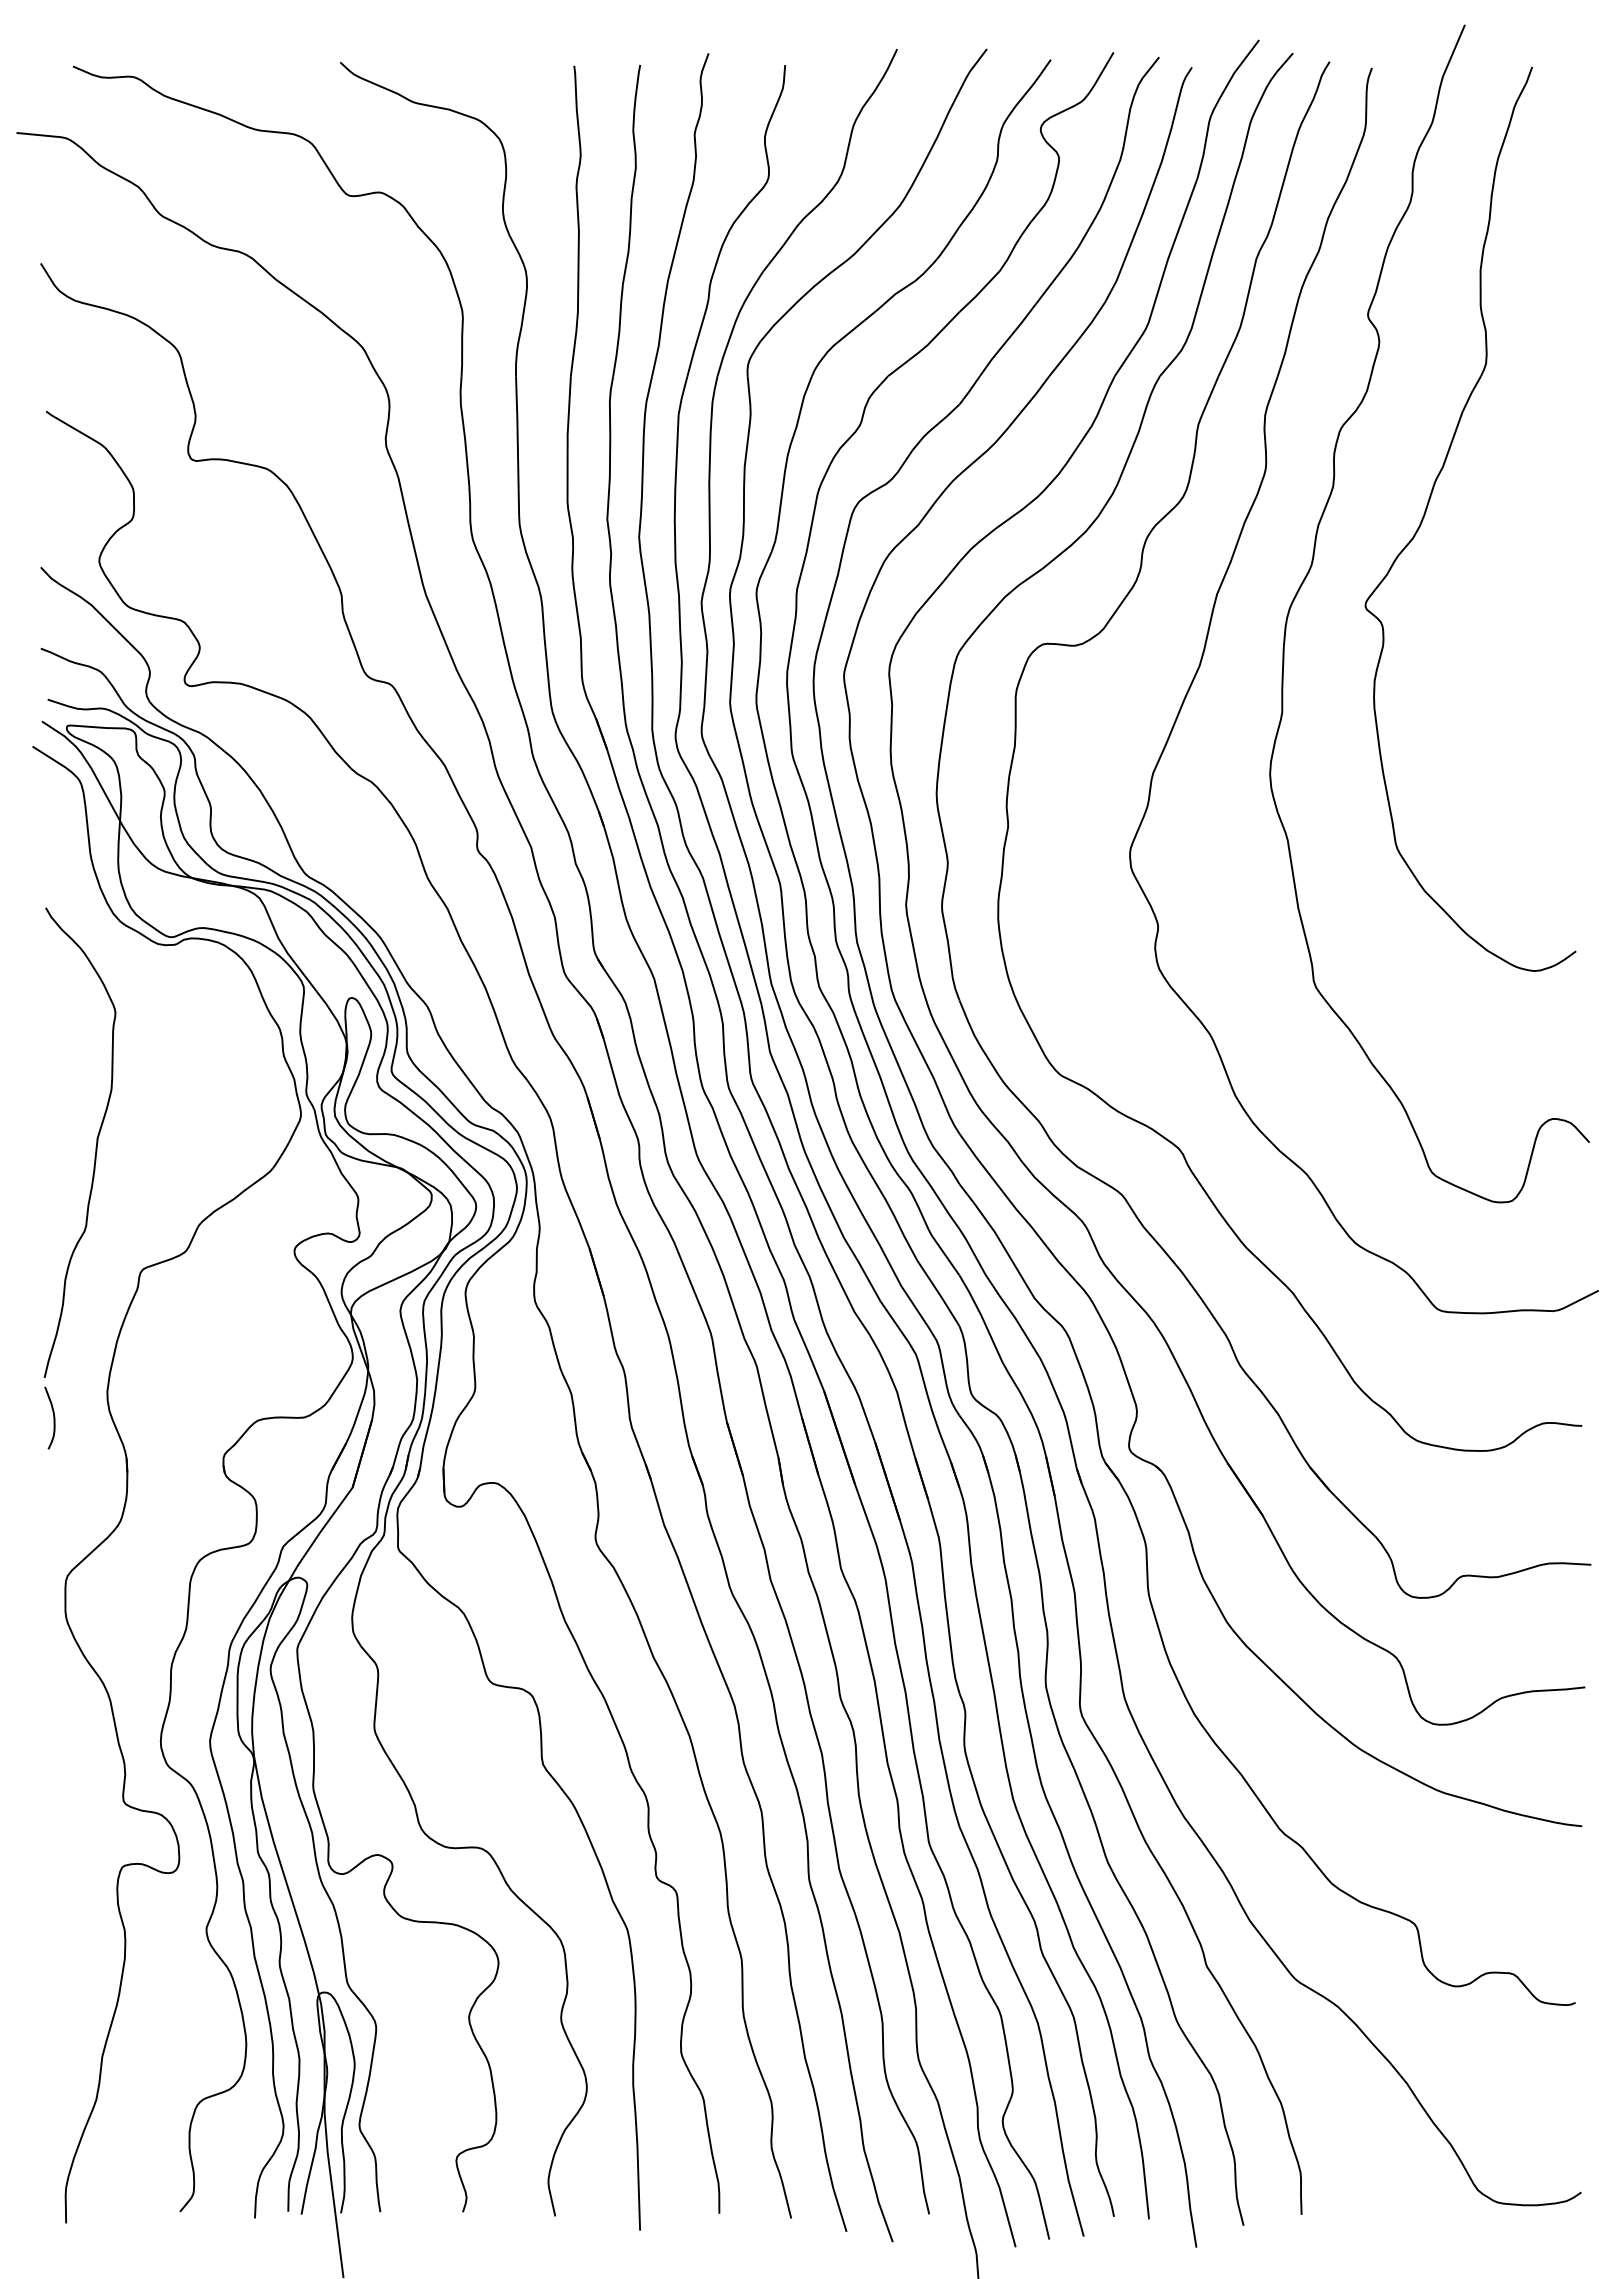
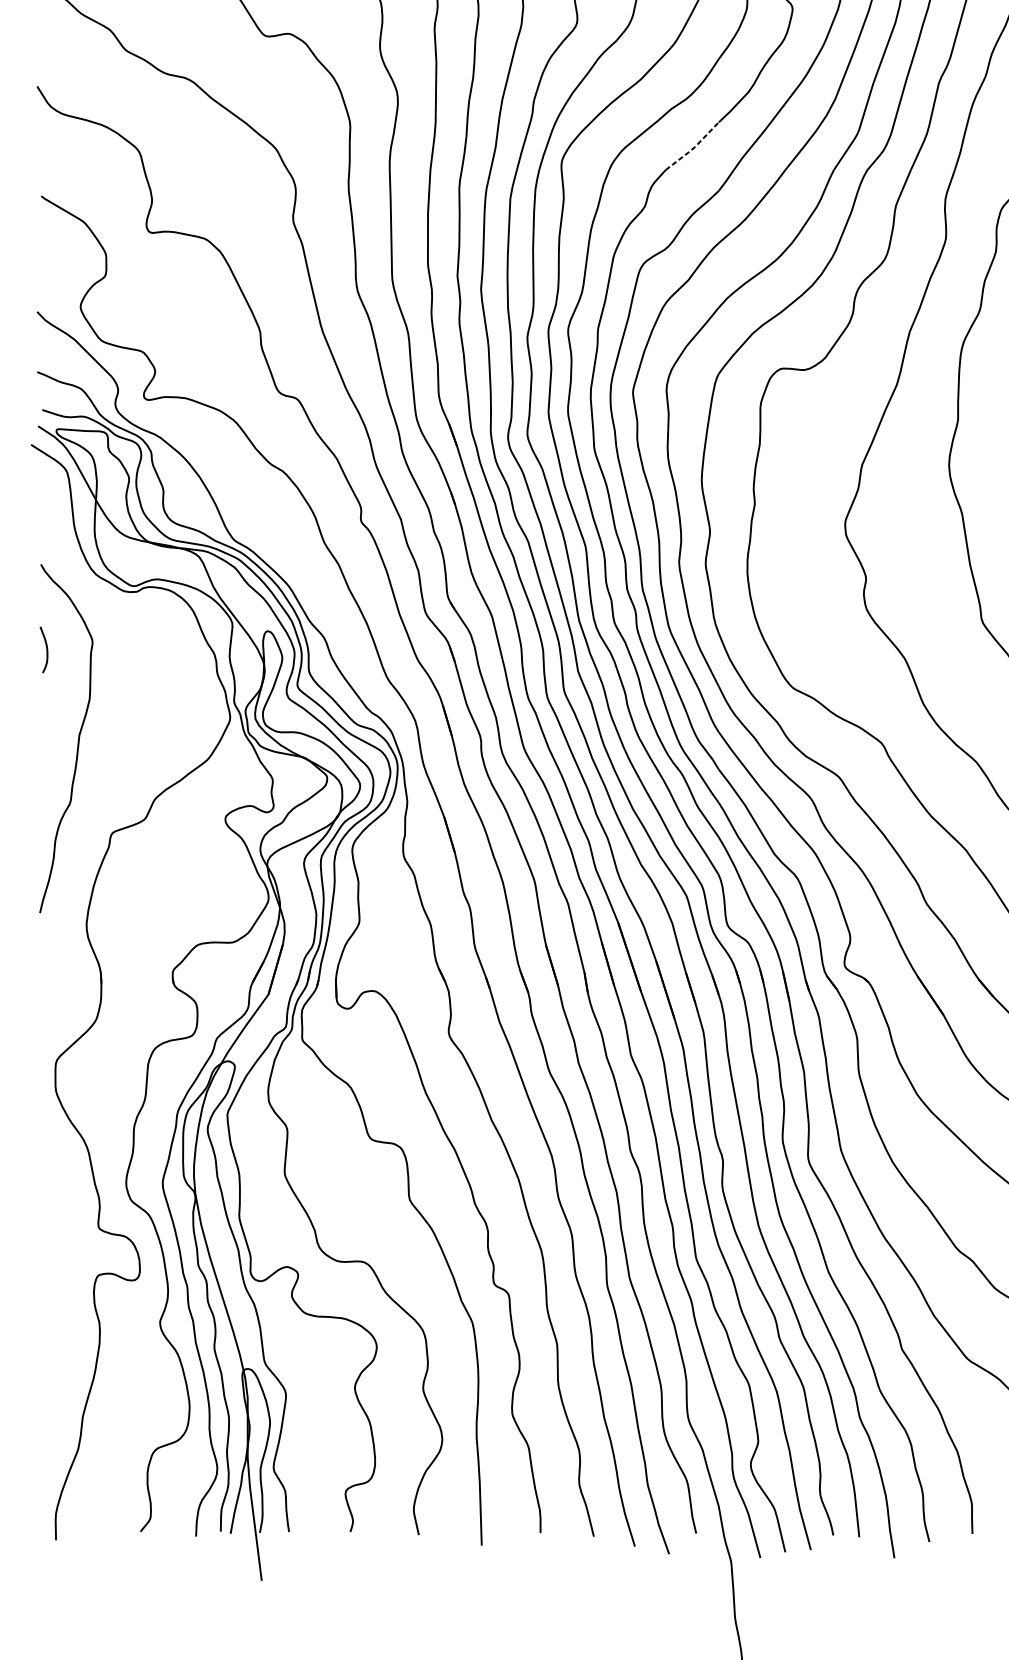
line: (925, 346) -> (693, 148), solid -> dashed
curve: (53, 1417) -> (46, 649), moved

